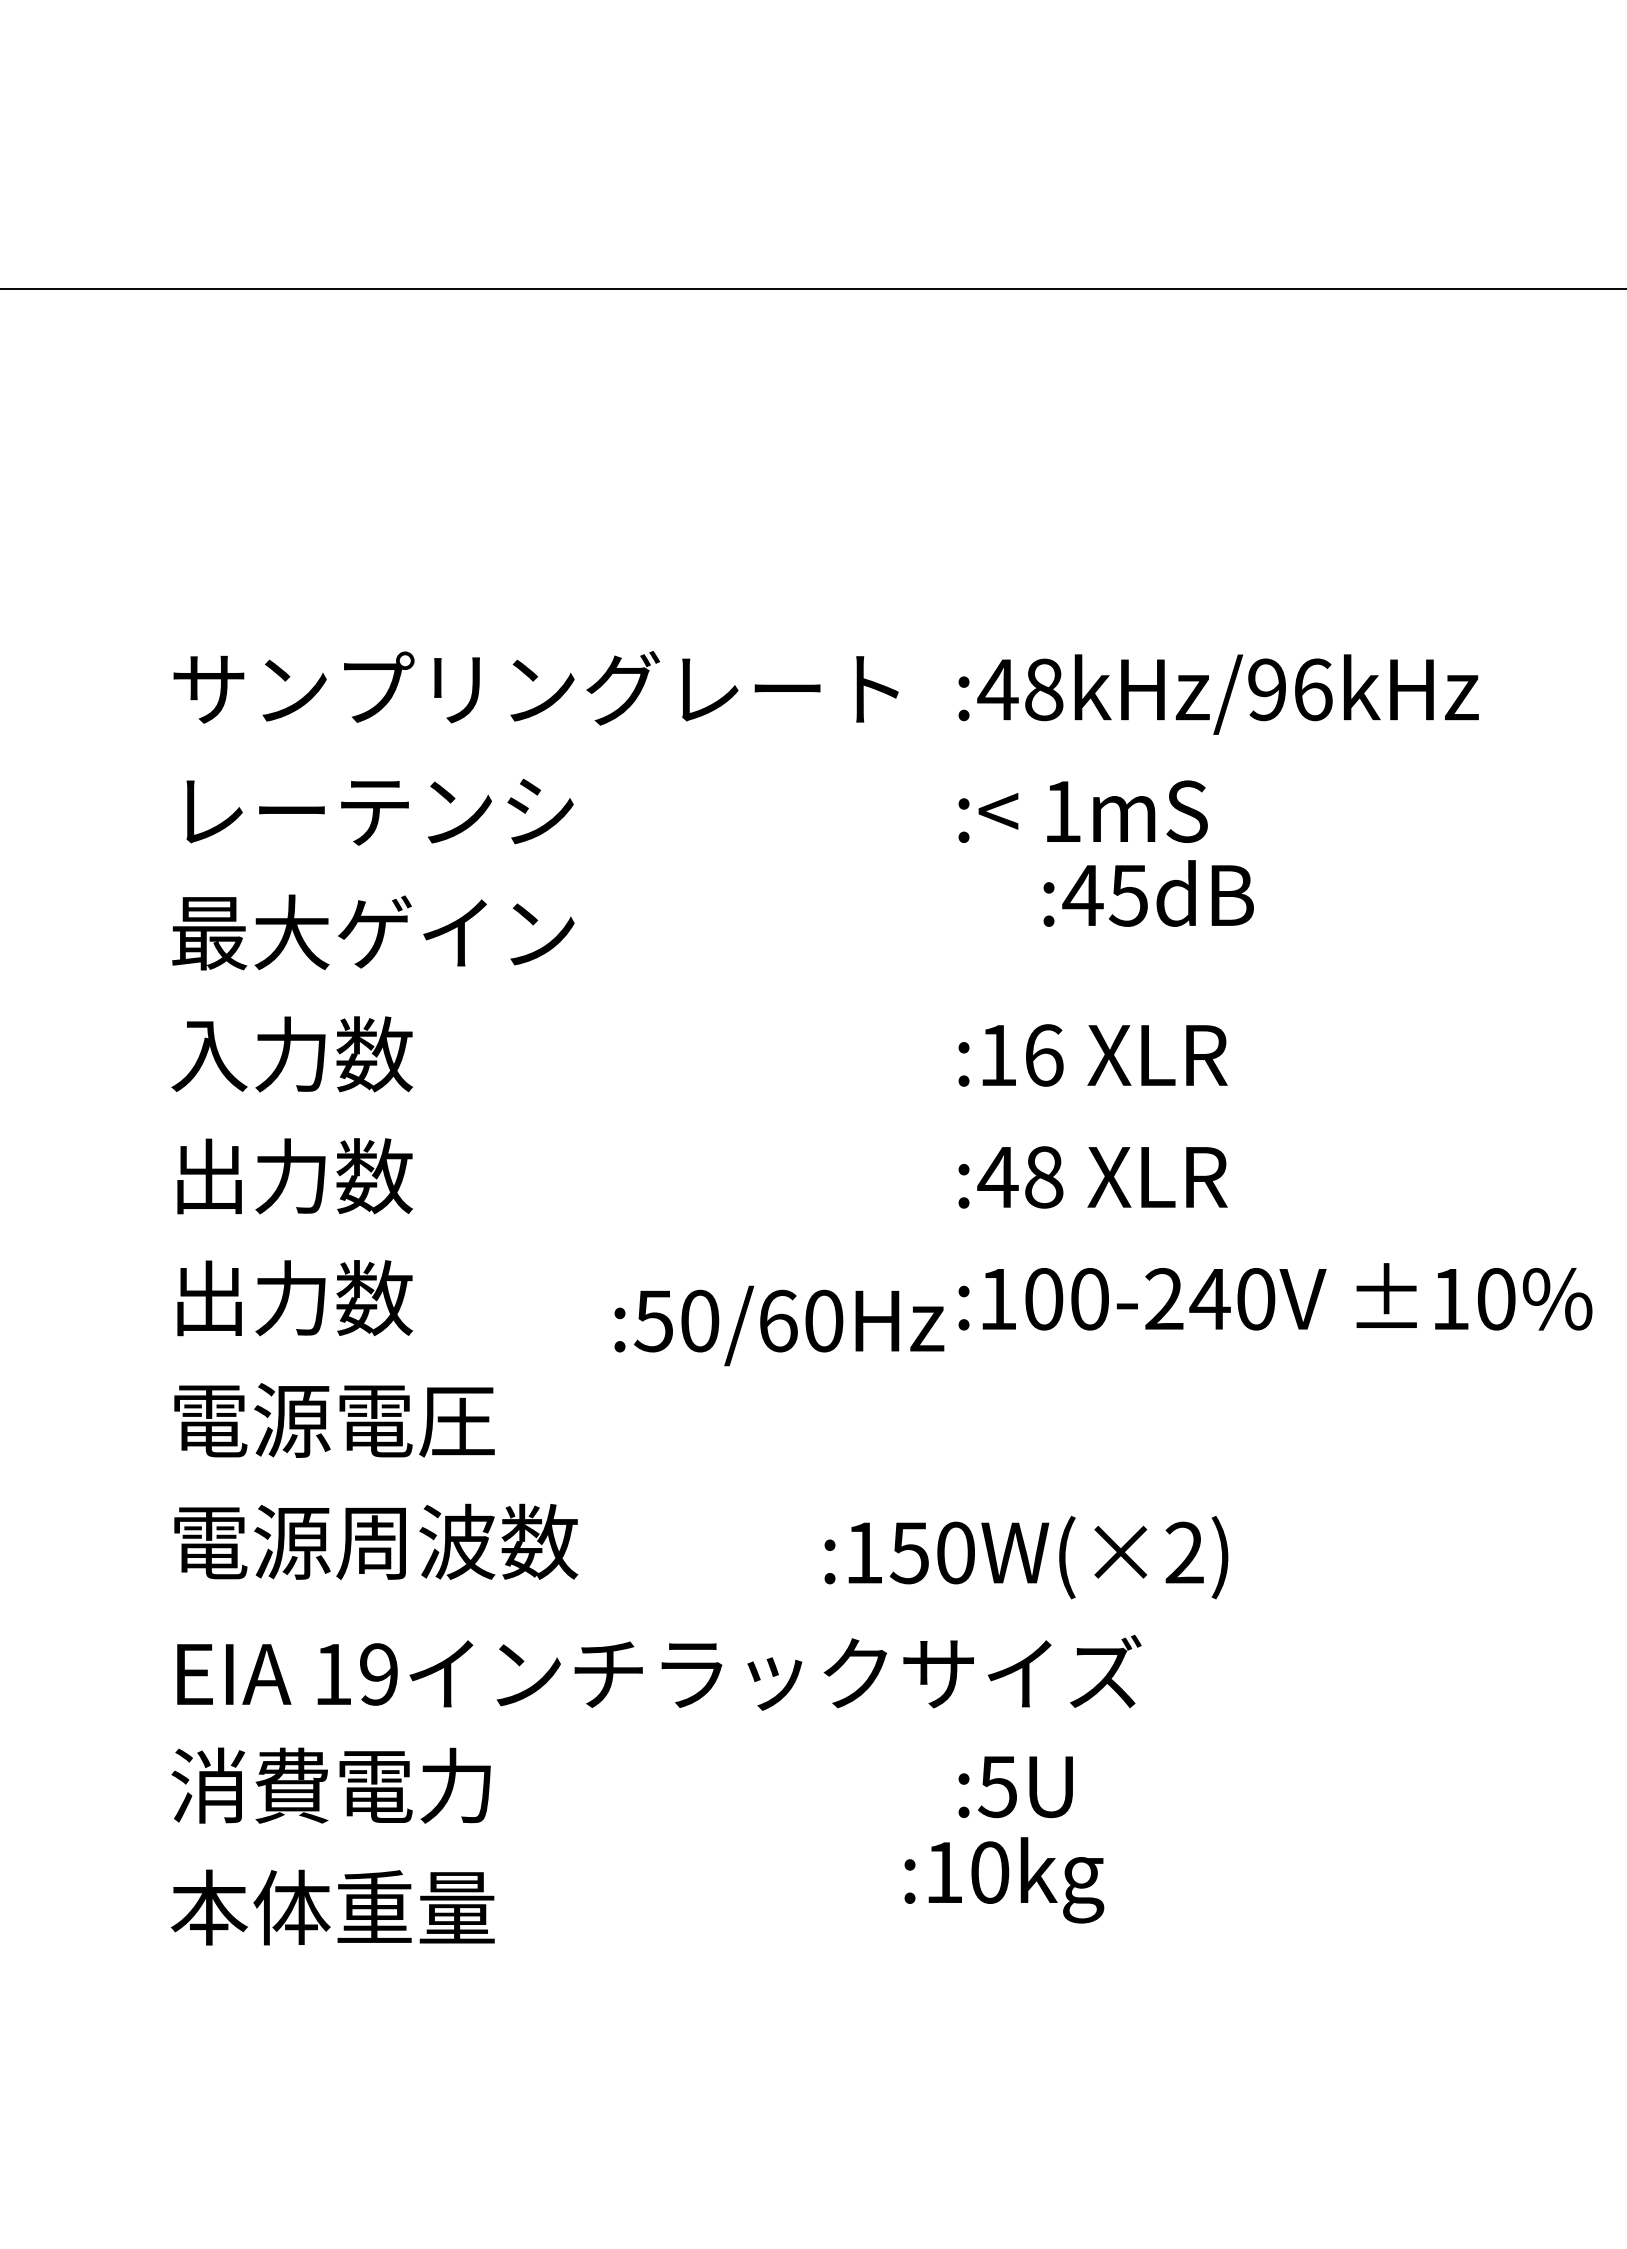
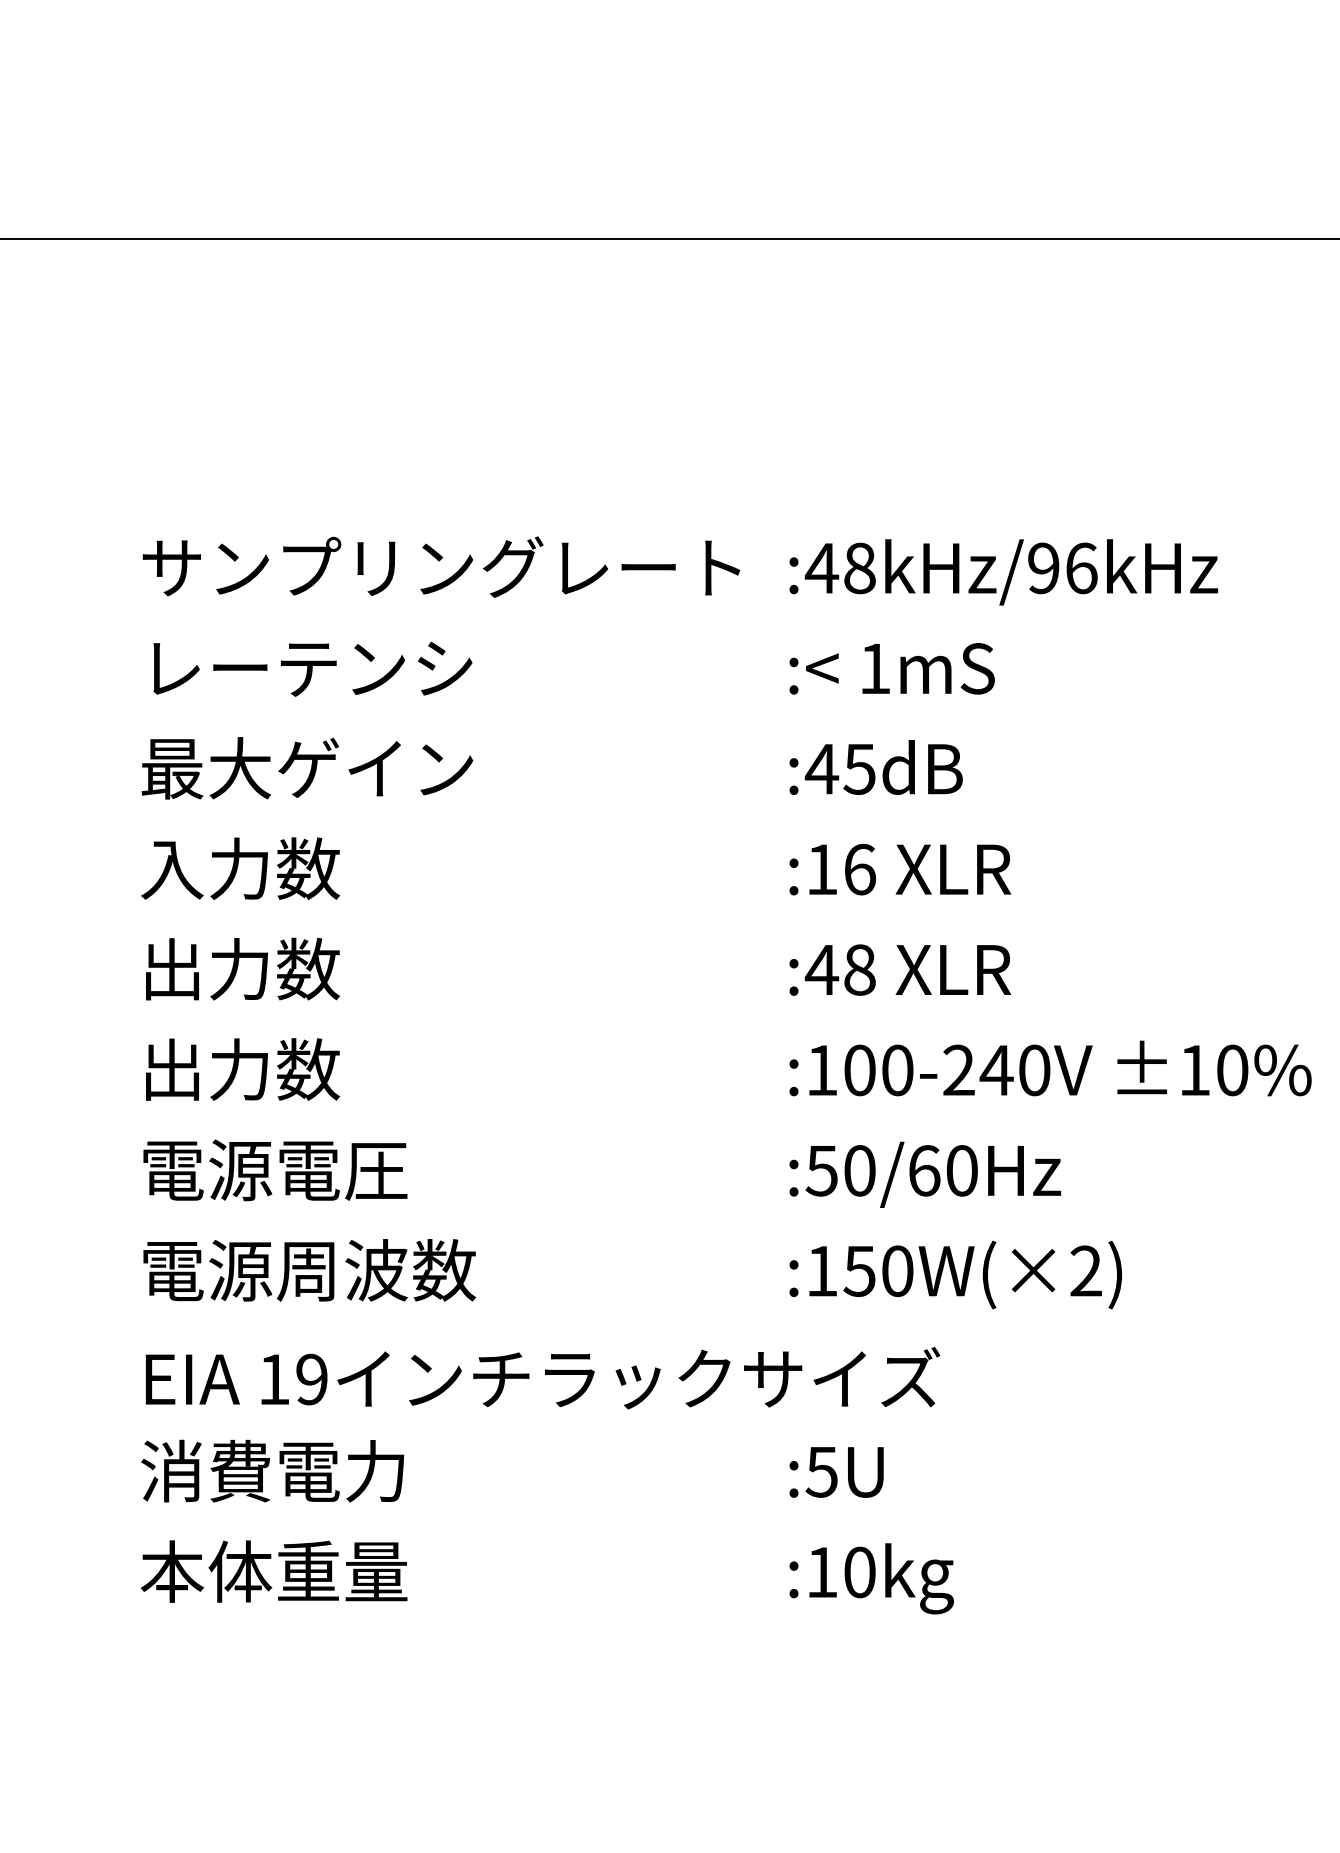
text: (1148, 893) -> (875, 767), moved
text: (779, 1325) -> (925, 1174), moved
text: (1026, 1557) -> (955, 1274), moved
text: (1004, 1880) -> (871, 1578), moved

